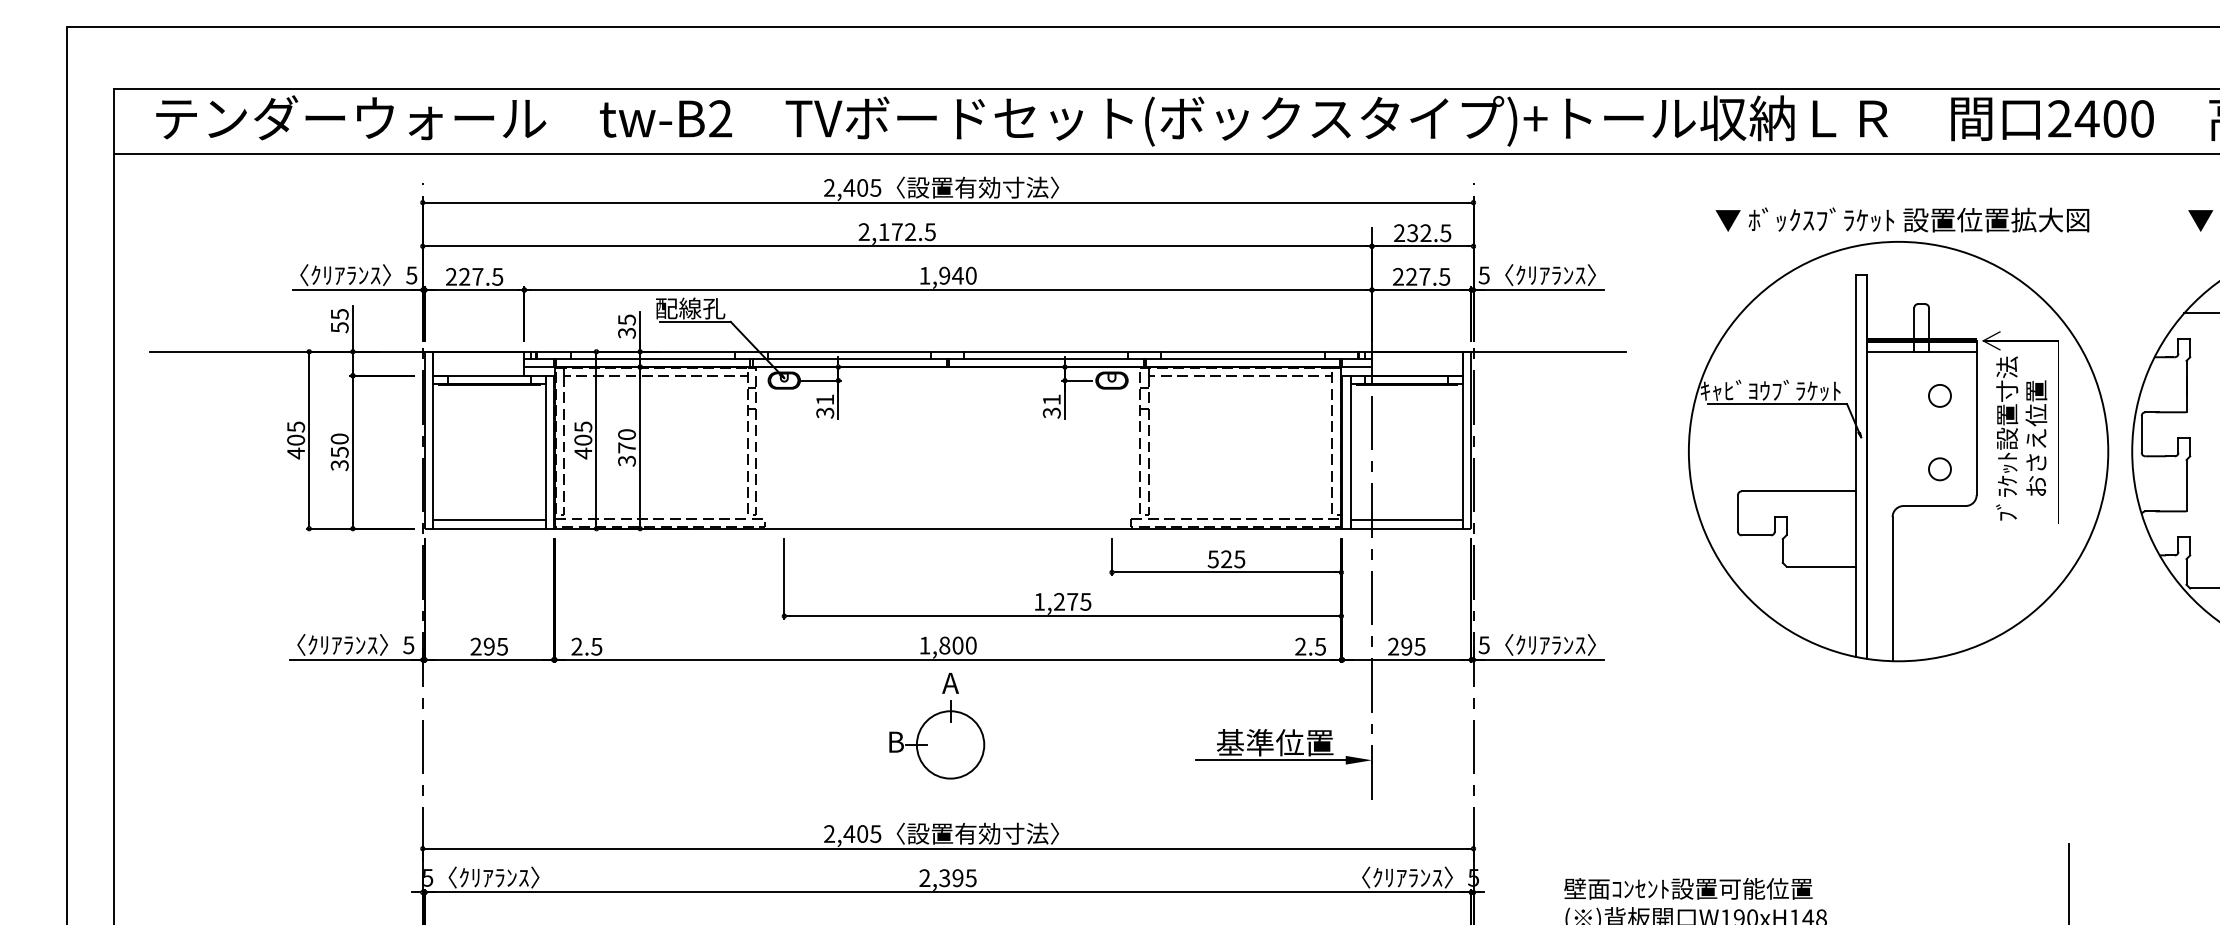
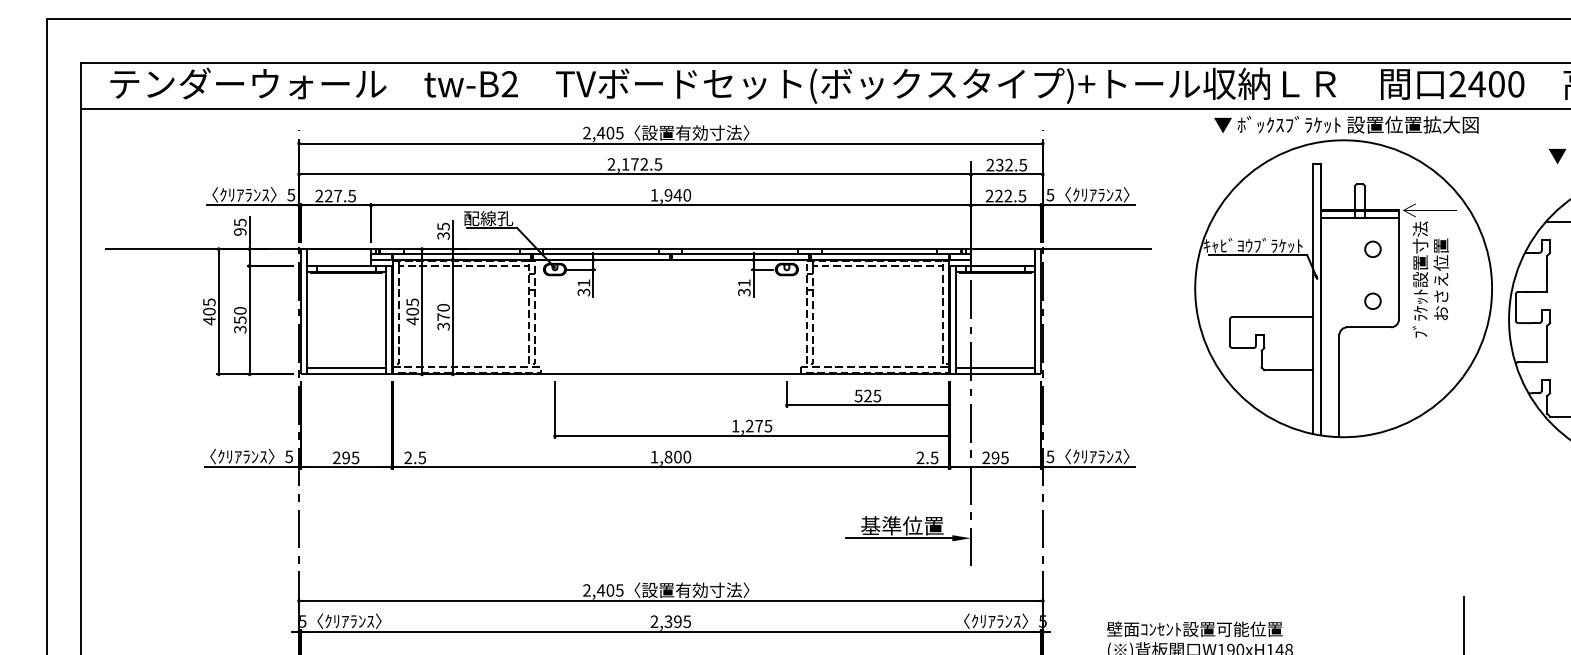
text: (1425, 276) -> (1008, 195), 227.5 -> 222.5
text: (340, 326) -> (240, 231), 55 -> 95
part: (1898, 435) -> (1343, 277), moved
part: (937, 726) -> (663, 514), removed

